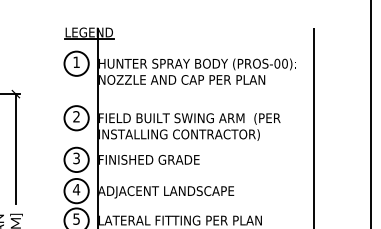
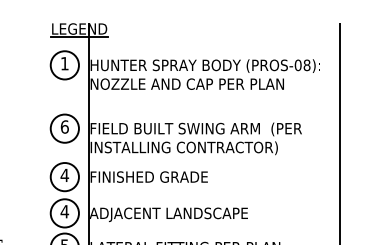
text: (284, 63) -> (306, 65), (PROS-00) -> (PROS-08)
text: (76, 116) -> (64, 126), 2 -> 6
text: (76, 158) -> (64, 175), 3 -> 4

